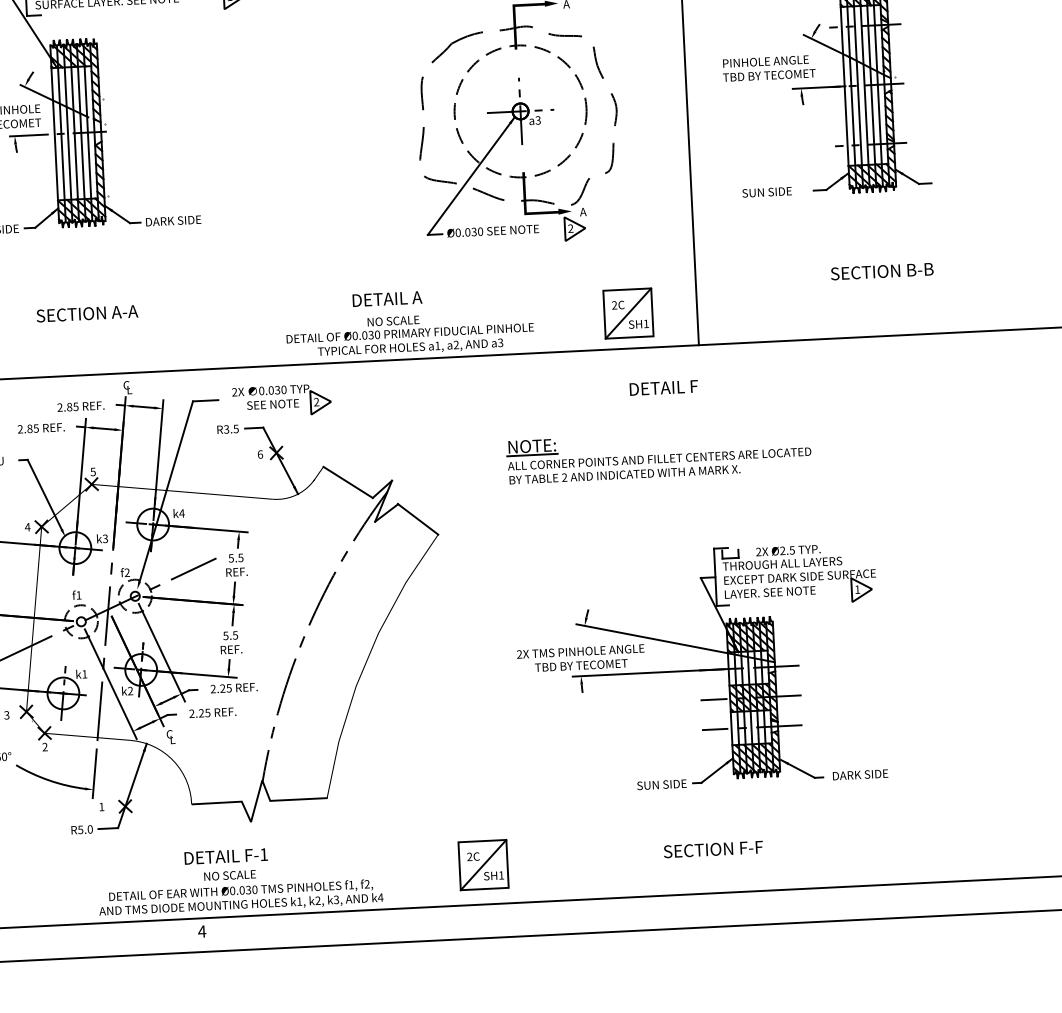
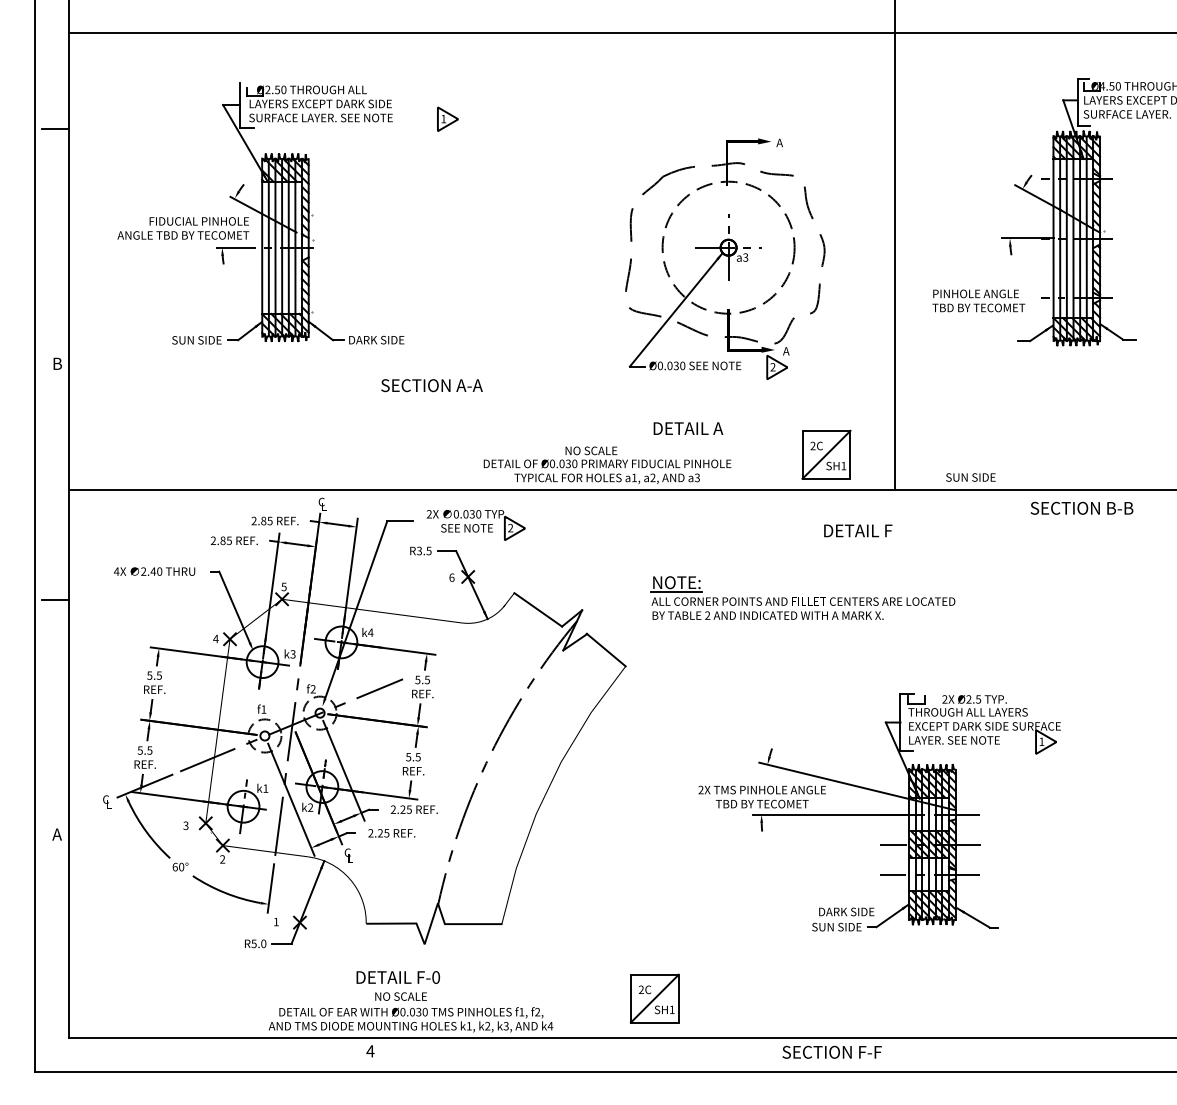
text: (768, 68) -> (978, 300), moved
text: (766, 192) -> (970, 477), moved
text: (881, 270) -> (1081, 507), moved
text: (387, 298) -> (688, 428), moved
text: (86, 313) -> (431, 385), moved
part: (658, 454) -> (802, 597), moved
text: (860, 774) -> (846, 911), moved
text: (712, 848) -> (831, 1051), moved
text: (264, 854) -> (436, 977), F-1 -> F-0

